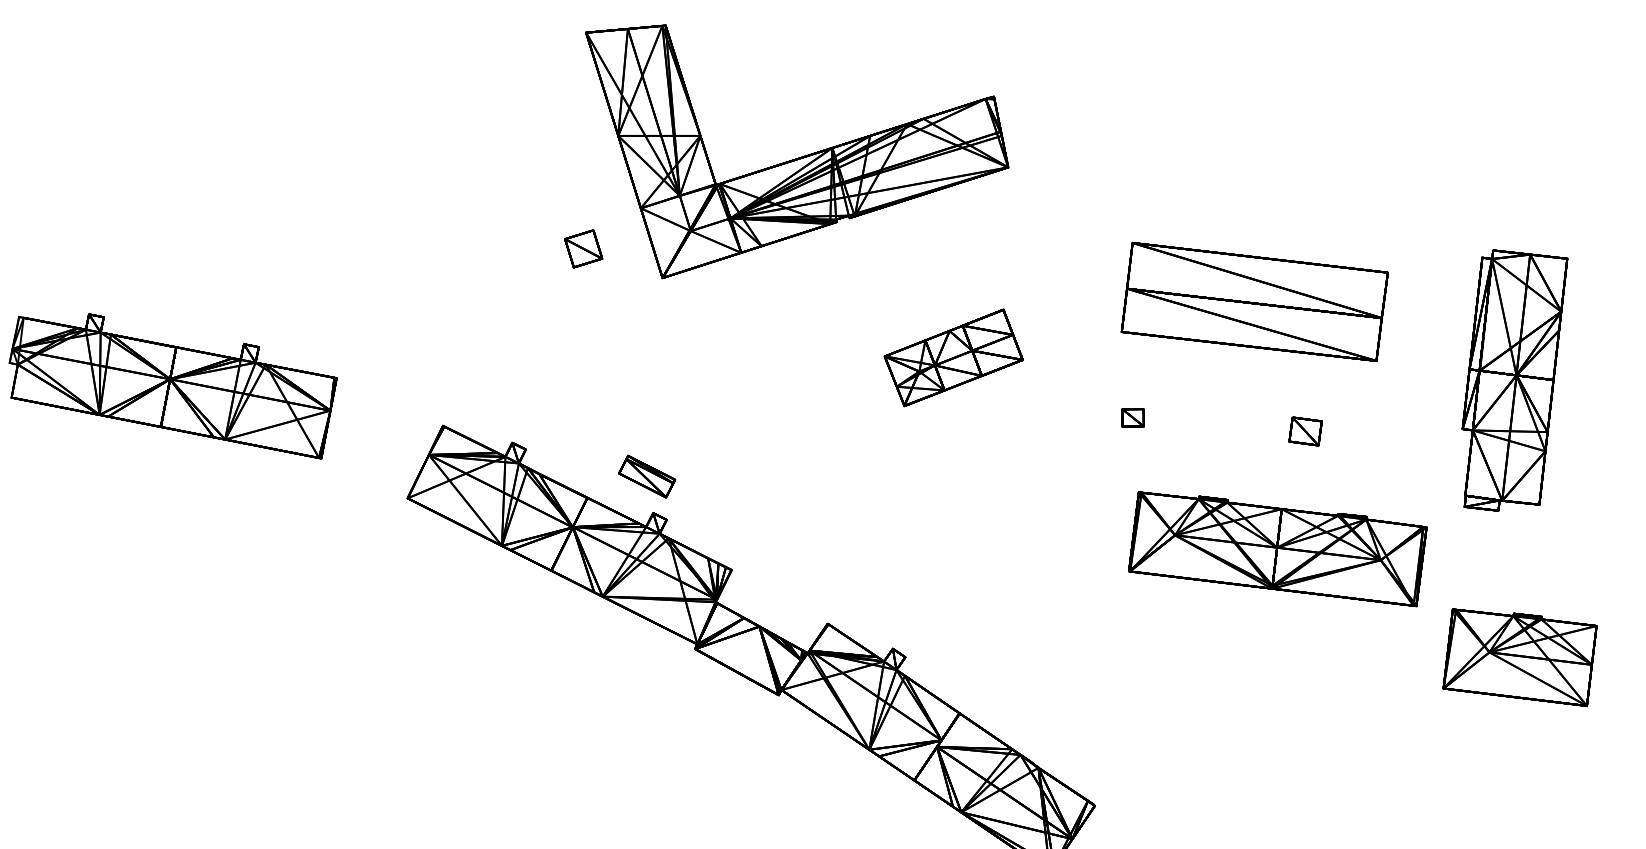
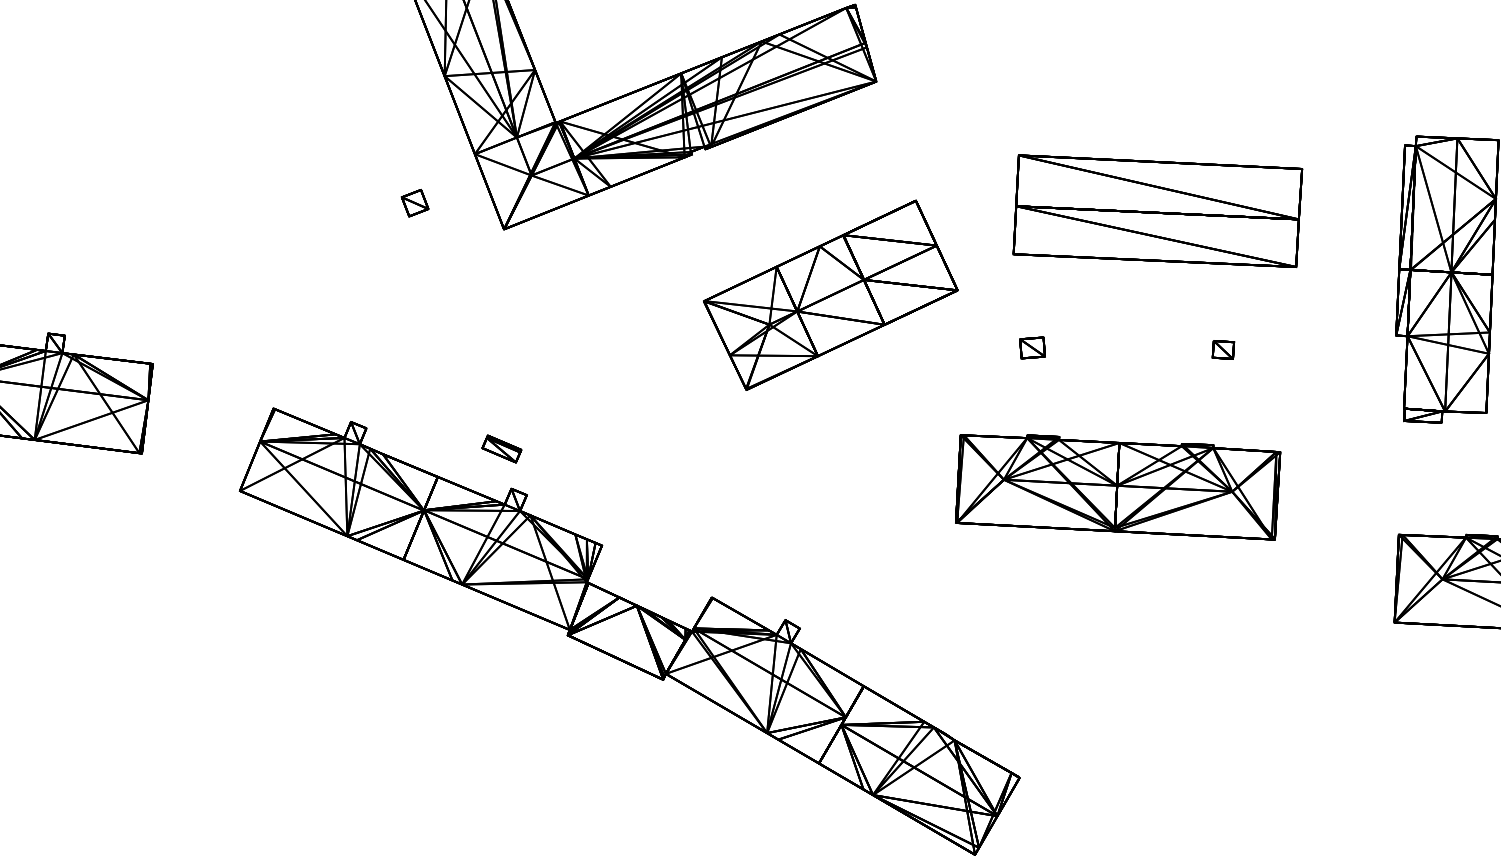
part: (583, 248) -> (414, 202), size x0.62
part: (953, 357) -> (830, 294), size x1.67
part: (1305, 431) -> (1223, 349), size x0.62
part: (646, 476) -> (501, 448), size x0.62
part: (1277, 549) -> (1117, 487), moved

